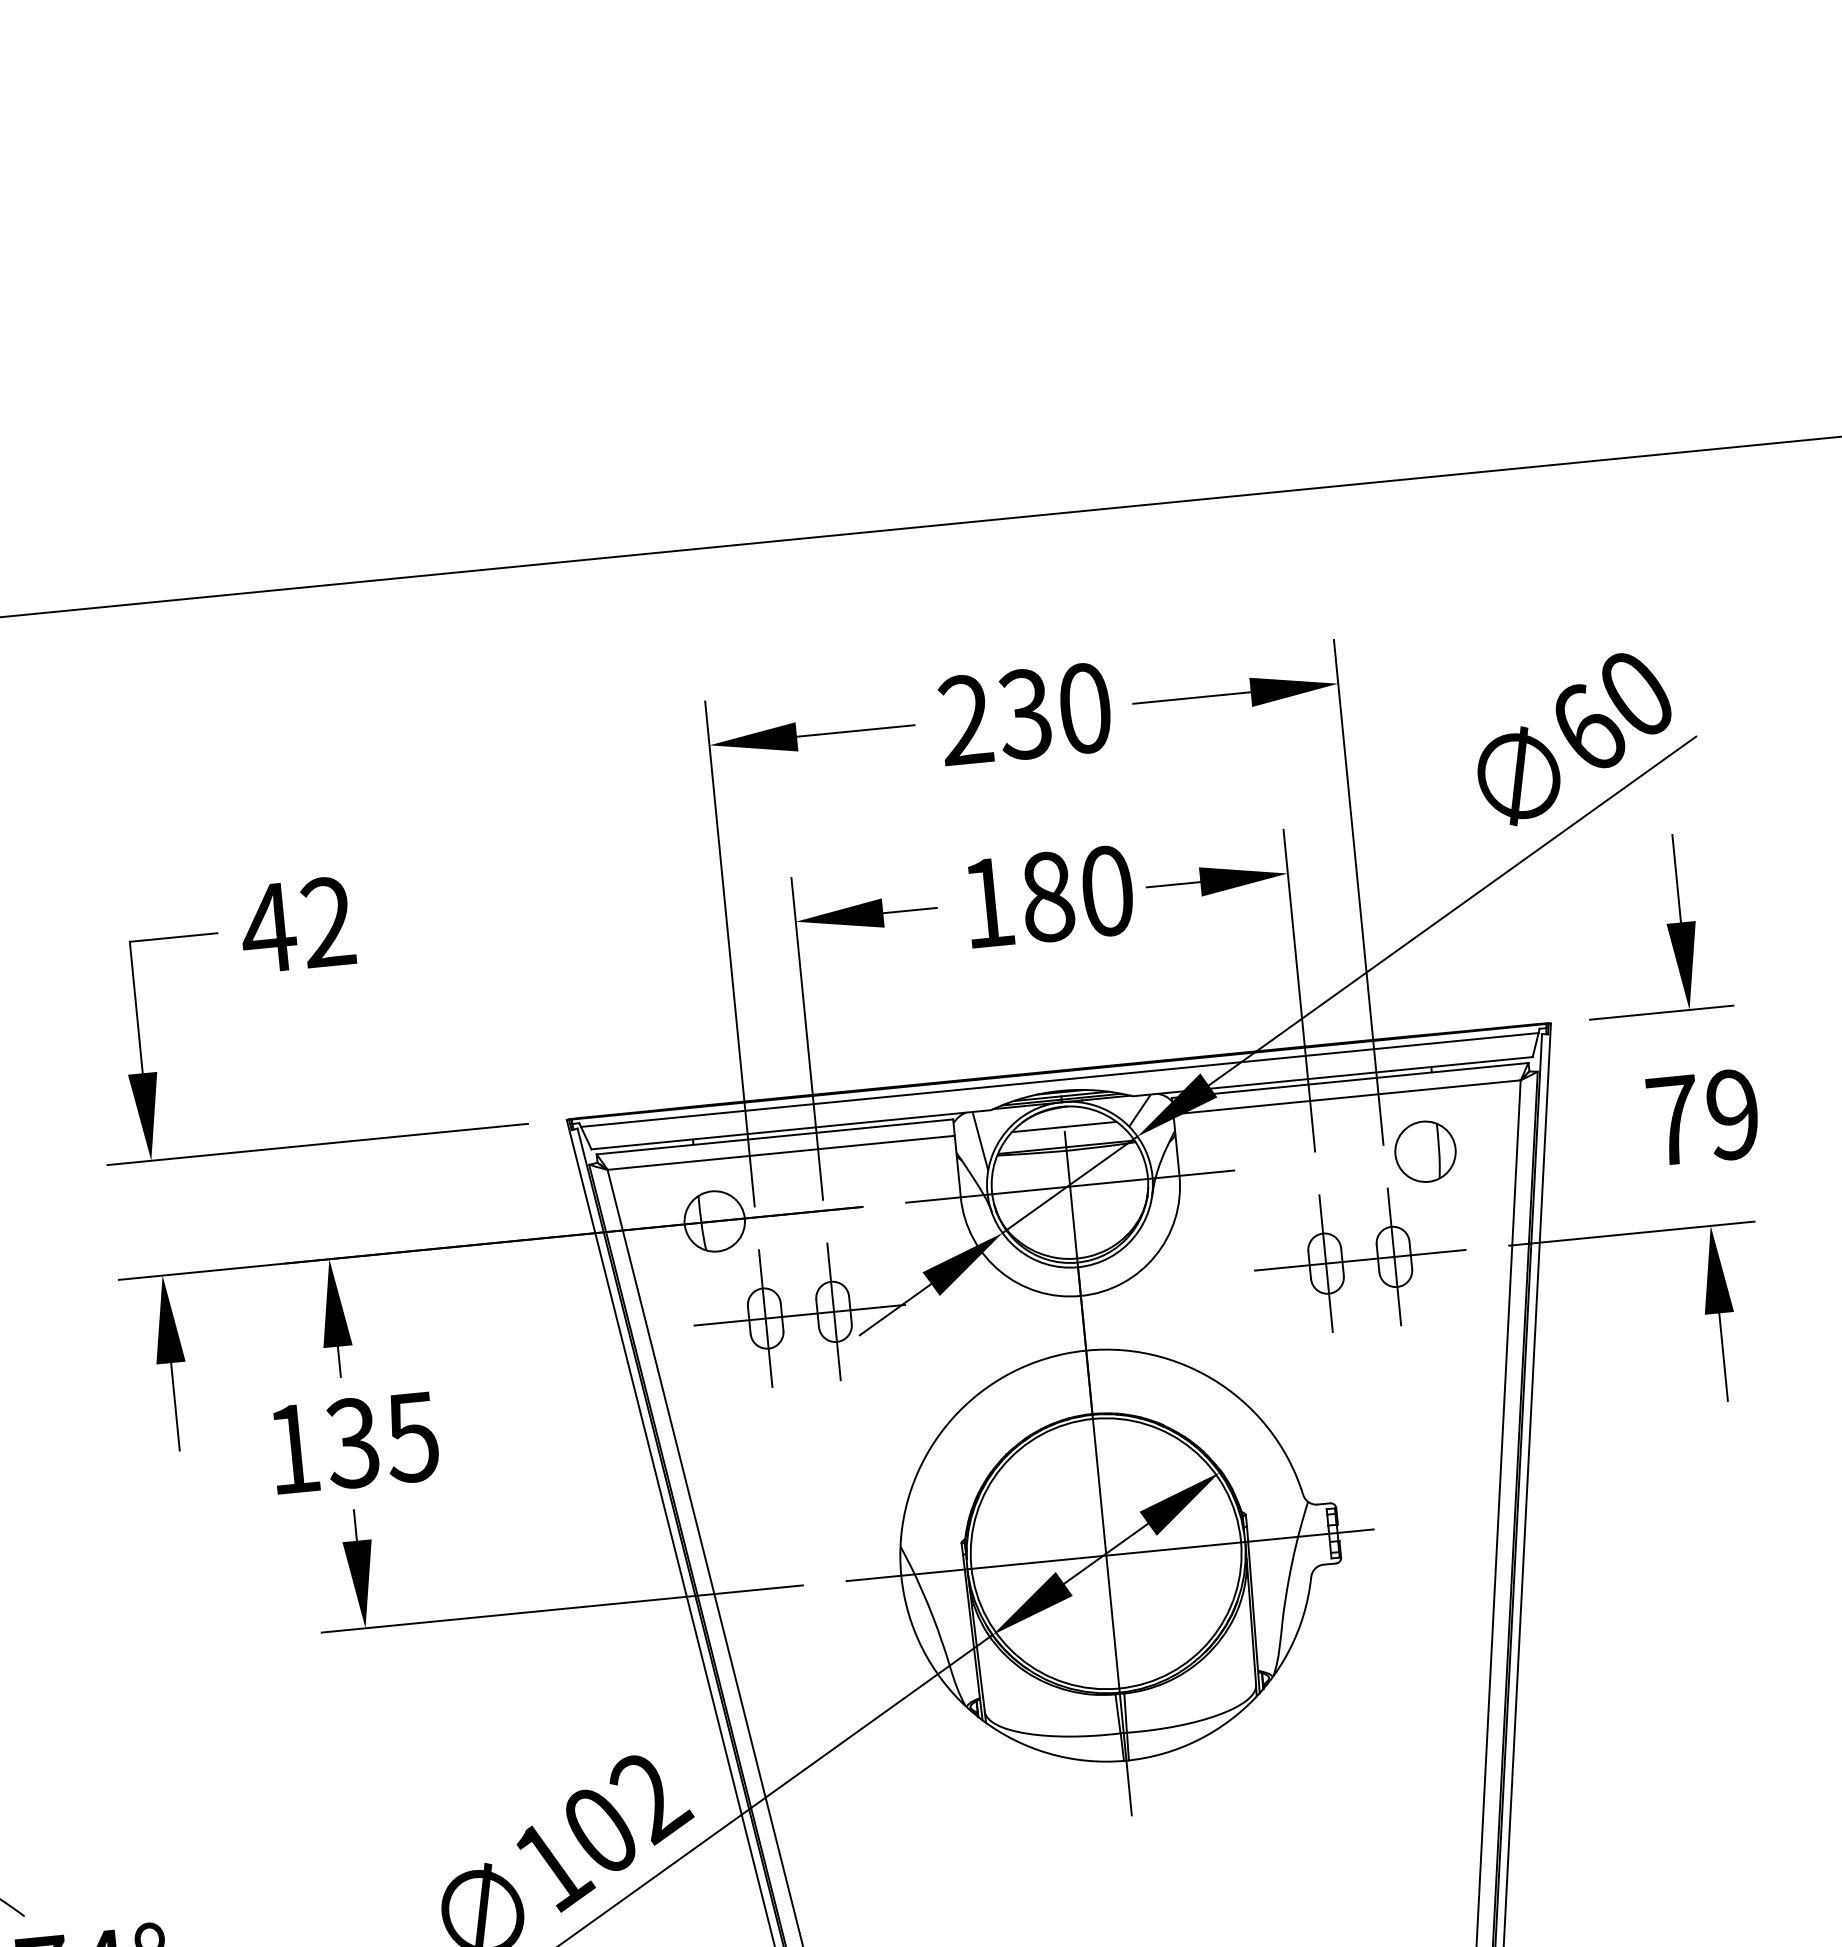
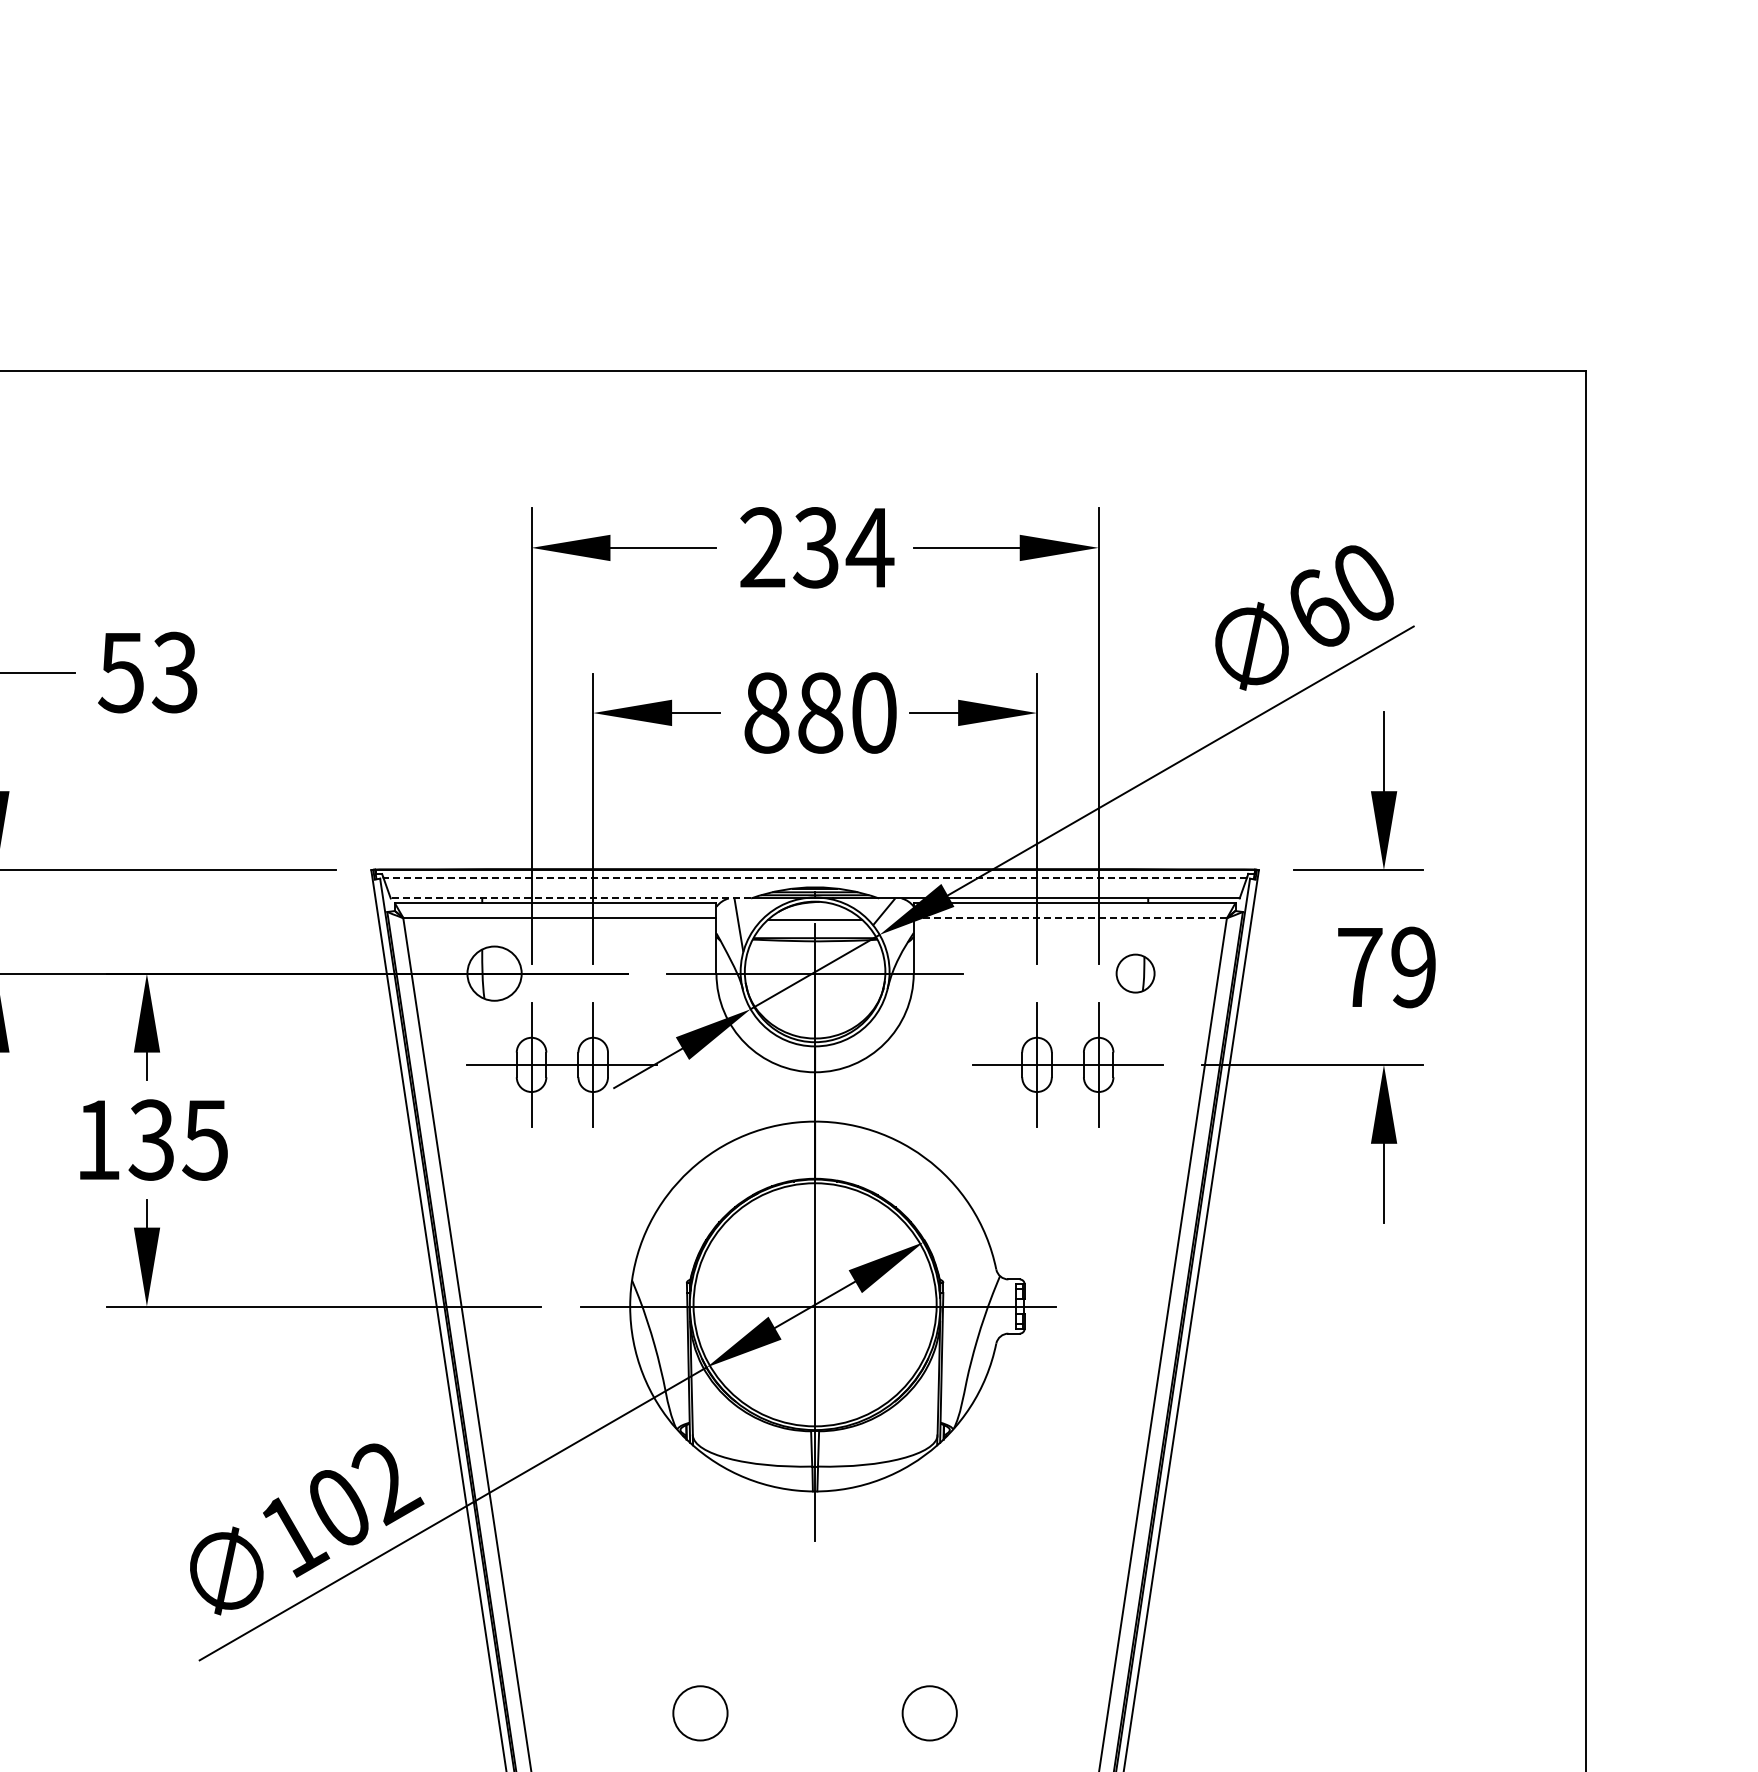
text: (1084, 708) -> (869, 547), 230 -> 234
text: (987, 902) -> (766, 712), 180 -> 880
text: (297, 925) -> (147, 672), 42 -> 53
line: (1060, 1079) -> (815, 877), solid -> dashed
line: (1347, 1097) -> (1070, 918), solid -> dashed
line: (790, 1129) -> (570, 898), solid -> dashed
part: (1425, 1151) -> (1135, 973), size x0.7

